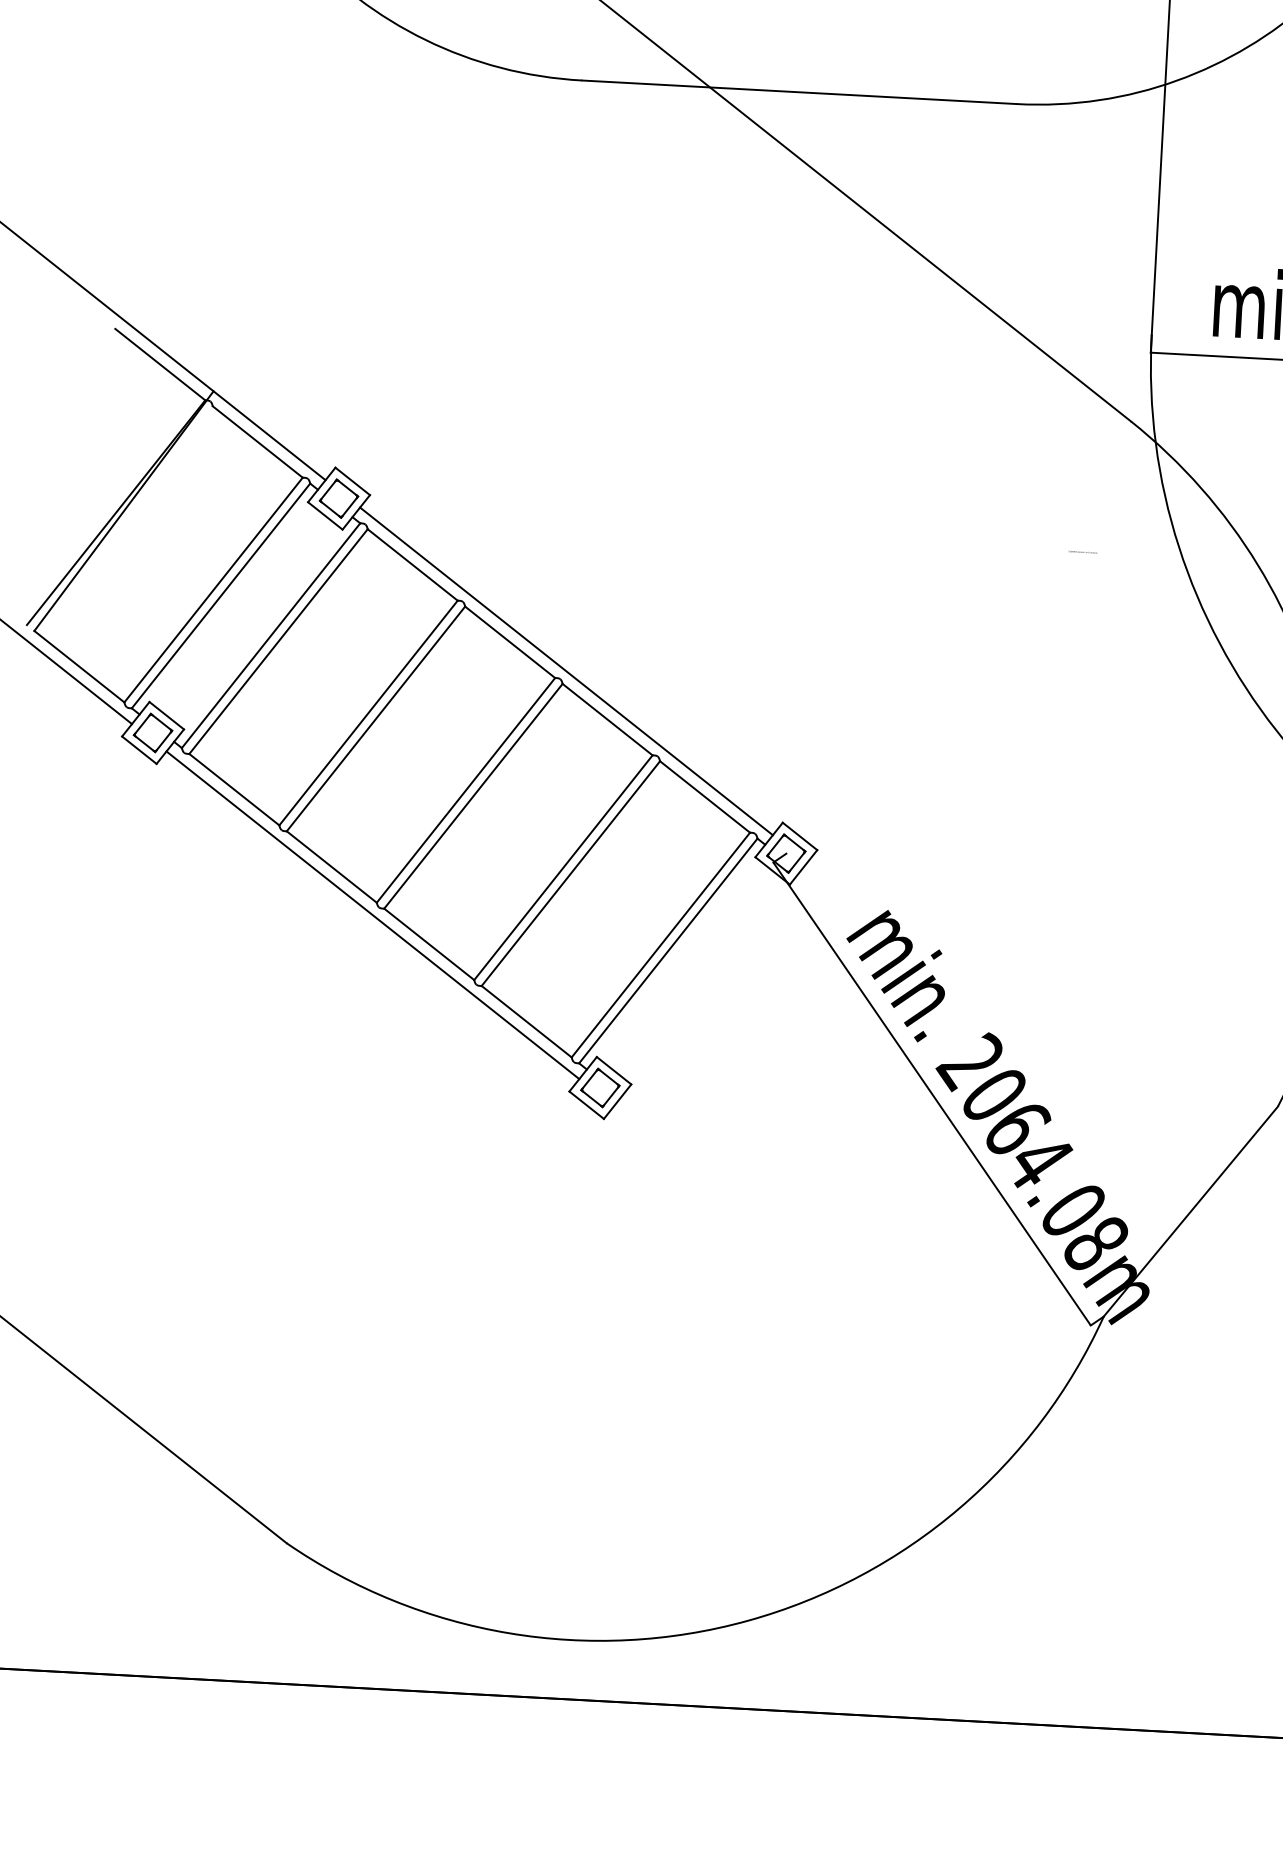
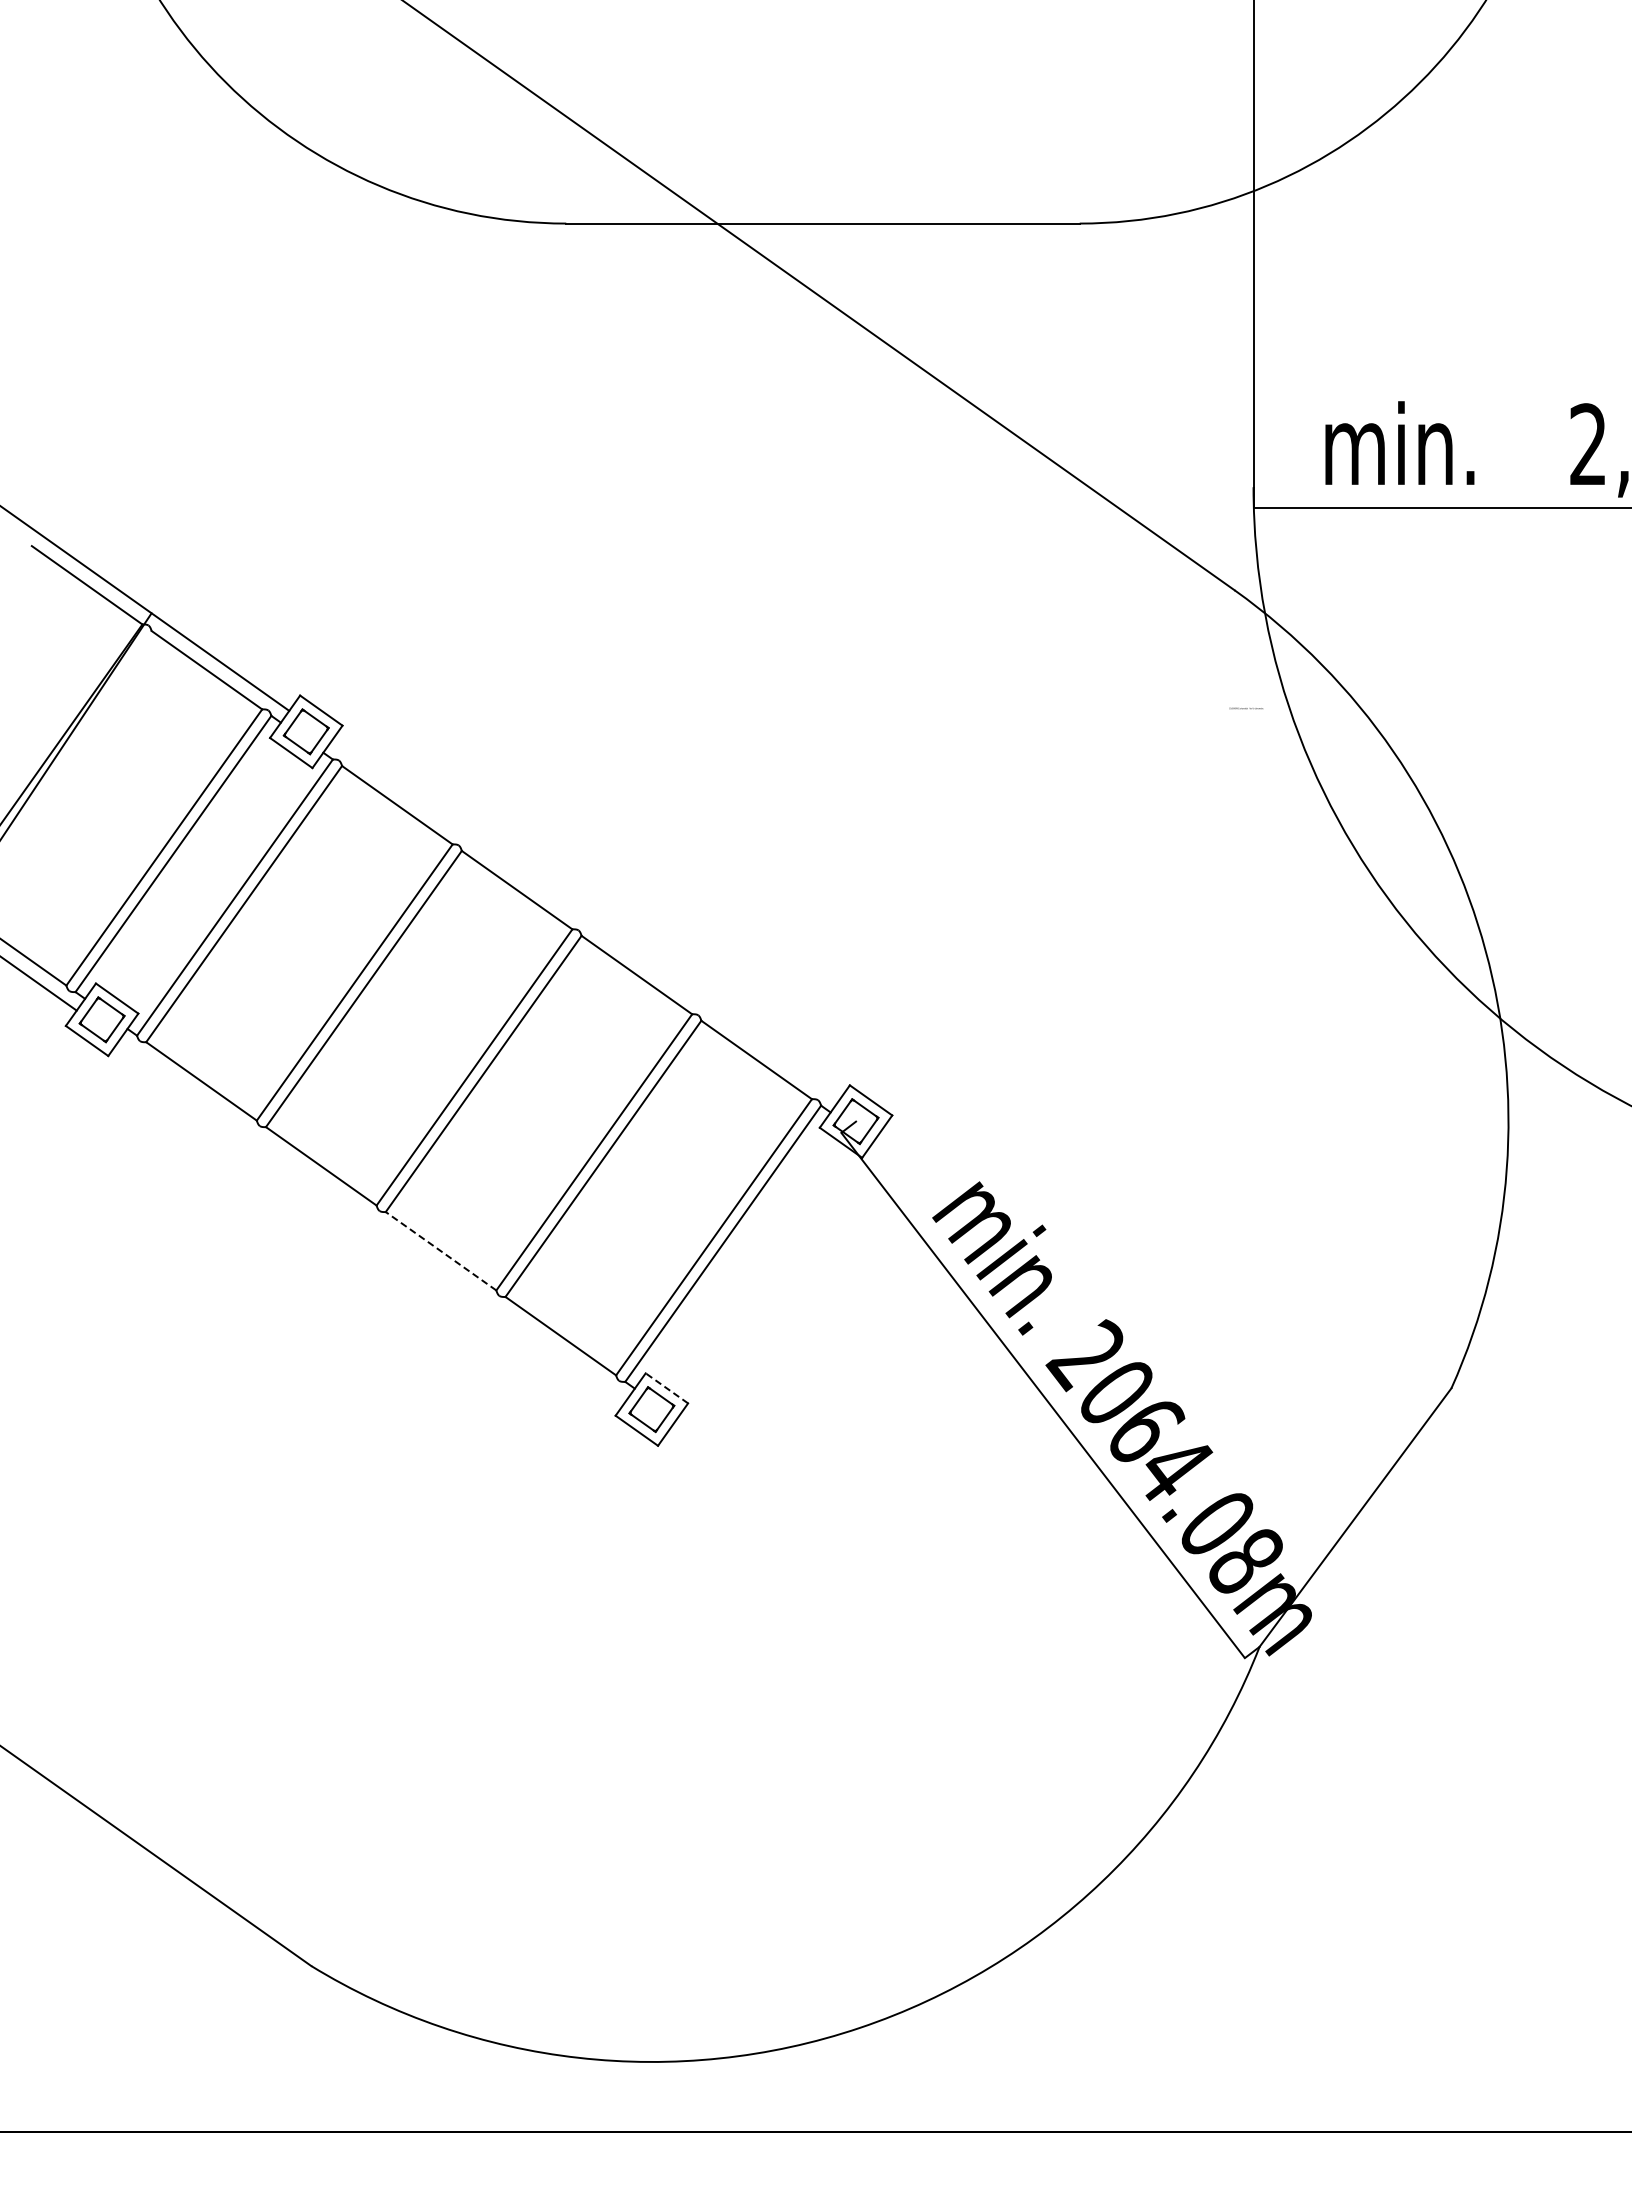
text: (1083, 552) -> (1246, 708), moved
line: (566, 671) -> (585, 920), removed
line: (372, 915) -> (372, 1220), removed
line: (429, 944) -> (441, 1251), solid -> dashed
line: (613, 1070) -> (666, 1388), solid -> dashed

